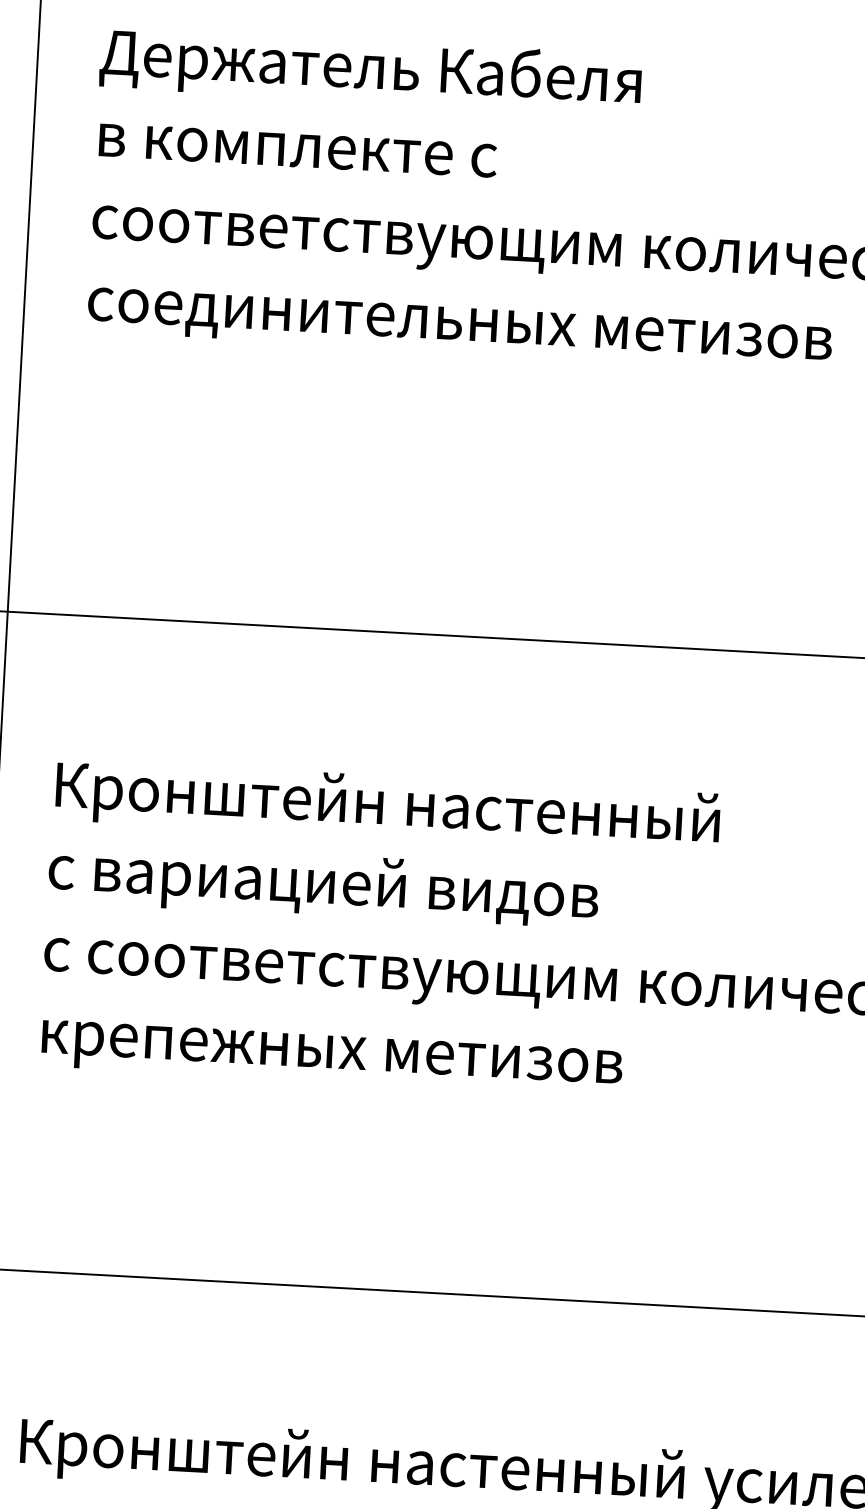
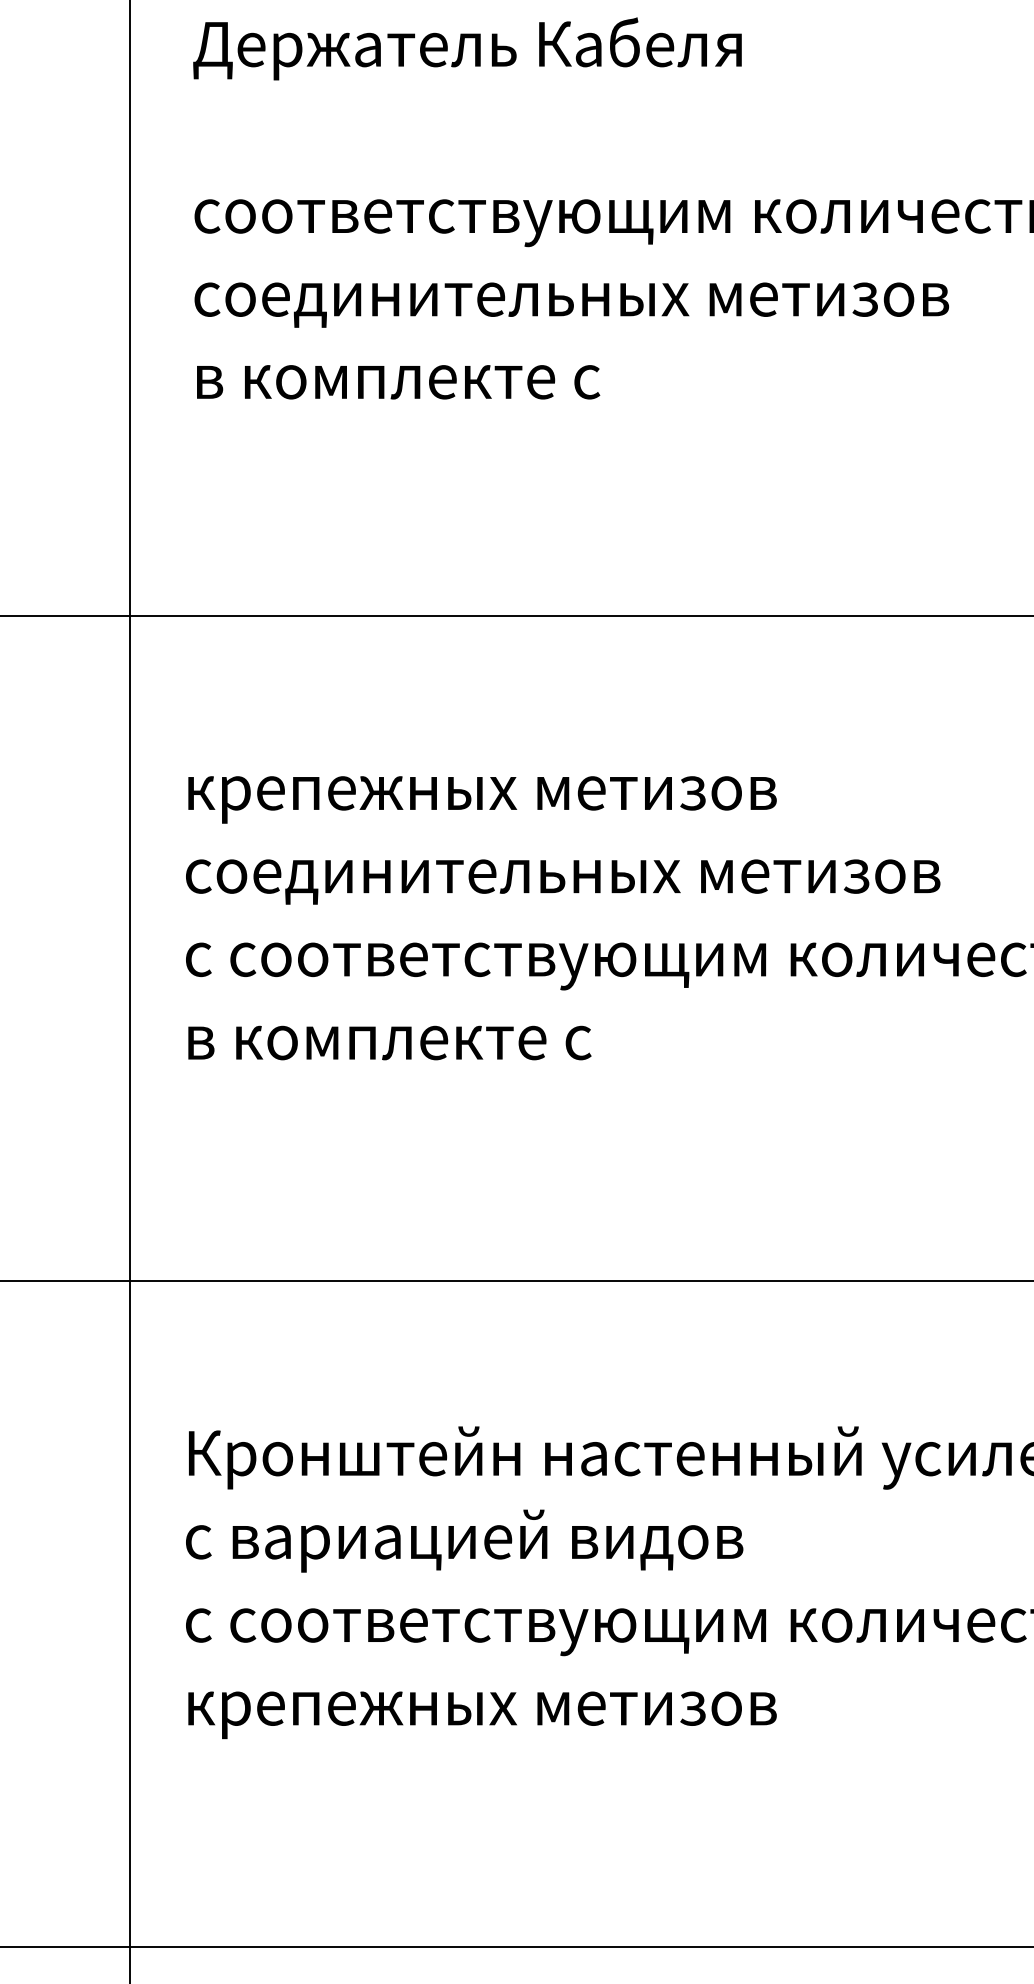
text: (298, 150) -> (398, 382), moved
text: (387, 806) -> (524, 791), Кронштейн настенный -> крепежных метизов
text: (435, 891) -> (578, 875), с вариацией видов -> соединительных метизов
text: (333, 1058) -> (484, 1049), крепежных метизов -> в комплекте с

